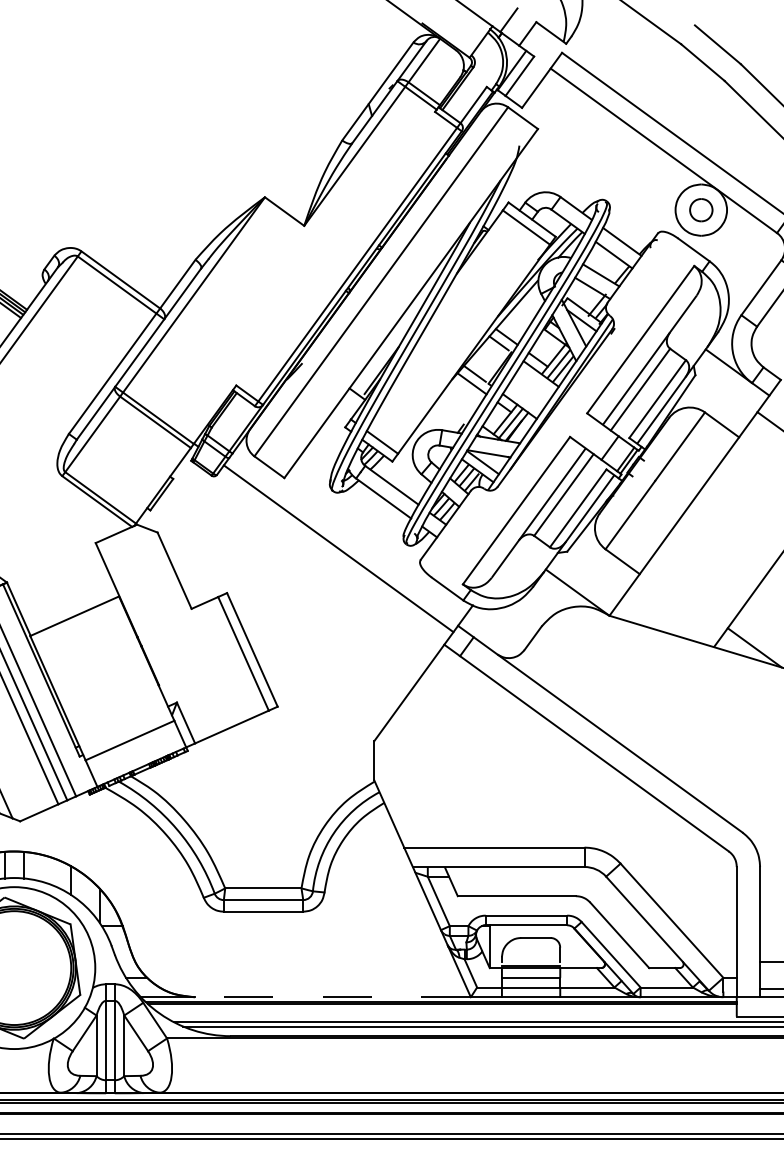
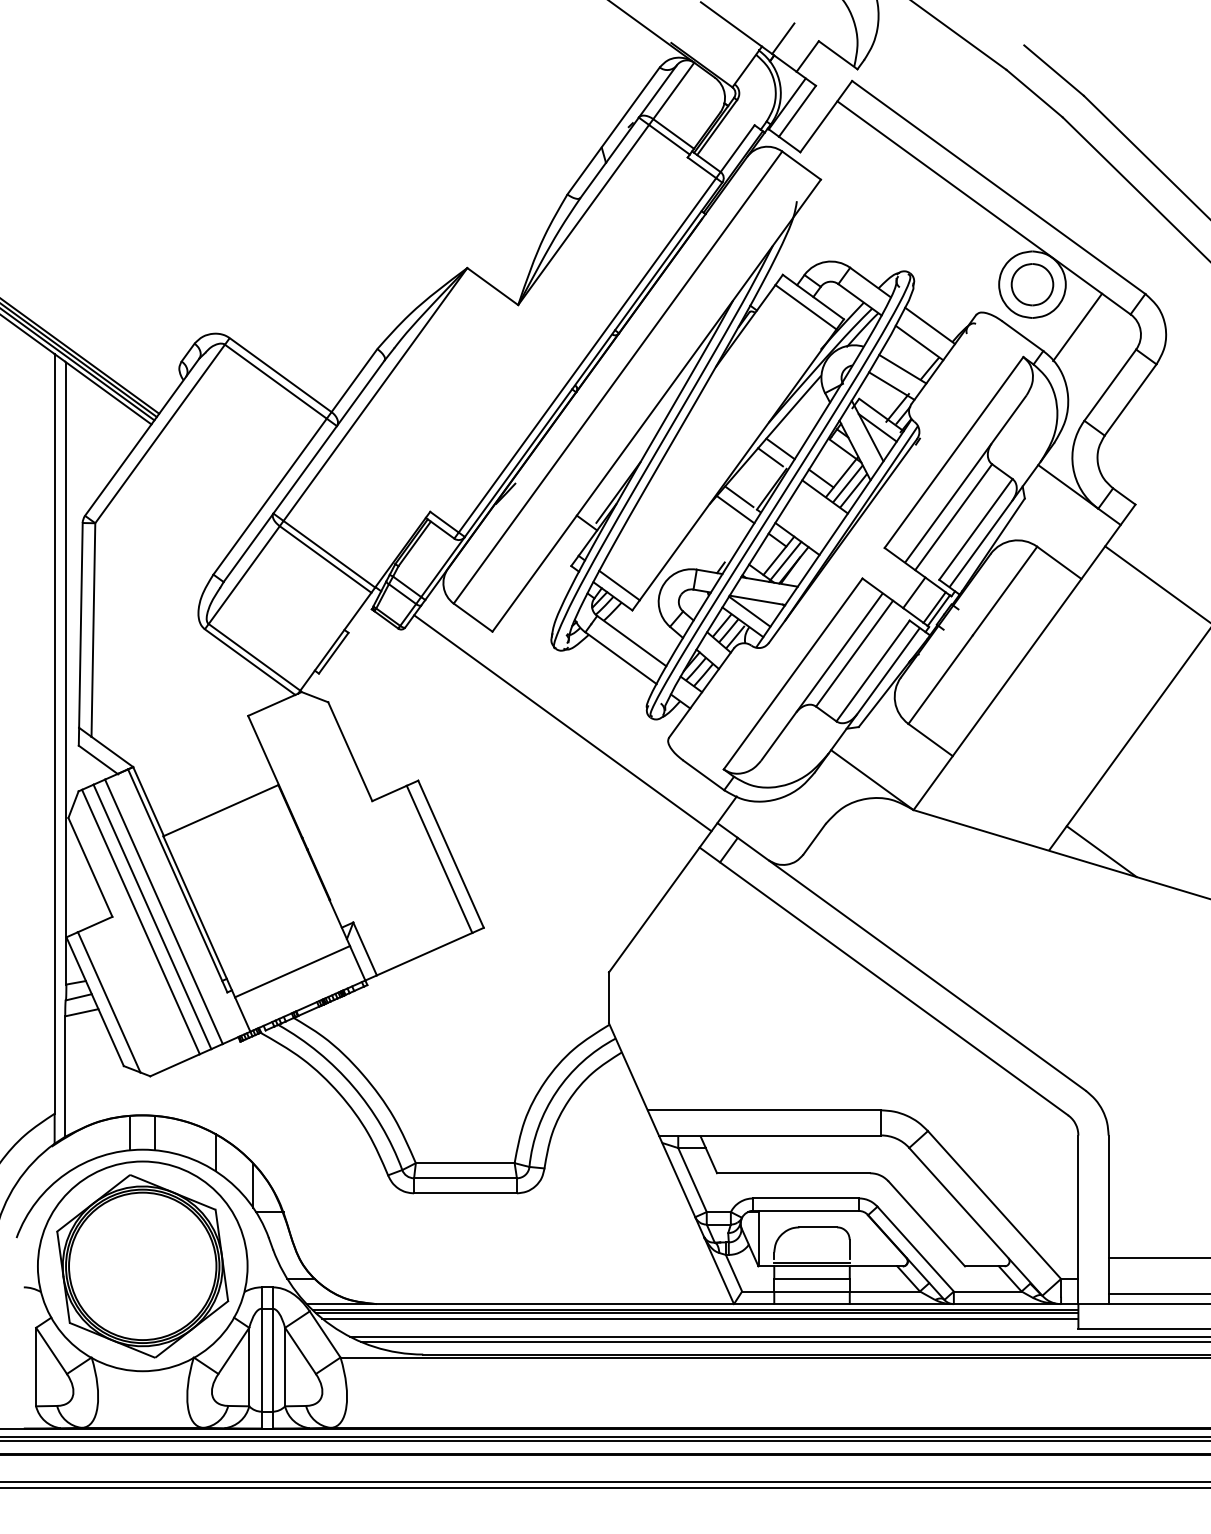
part: (701, 209) -> (1032, 284), size x1.43
line: (736, 243) -> (1077, 327), added
line: (333, 997) -> (555, 1304), dashed -> solid
line: (444, 1008) -> (700, 1318), added

